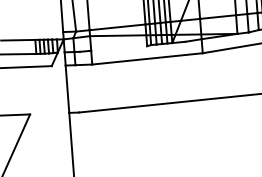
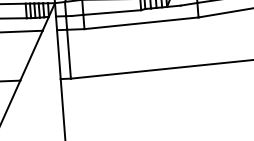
line: (119, 48) -> (112, 12), added
line: (77, 88) -> (69, 53), added
line: (40, 90) -> (31, 55), added

